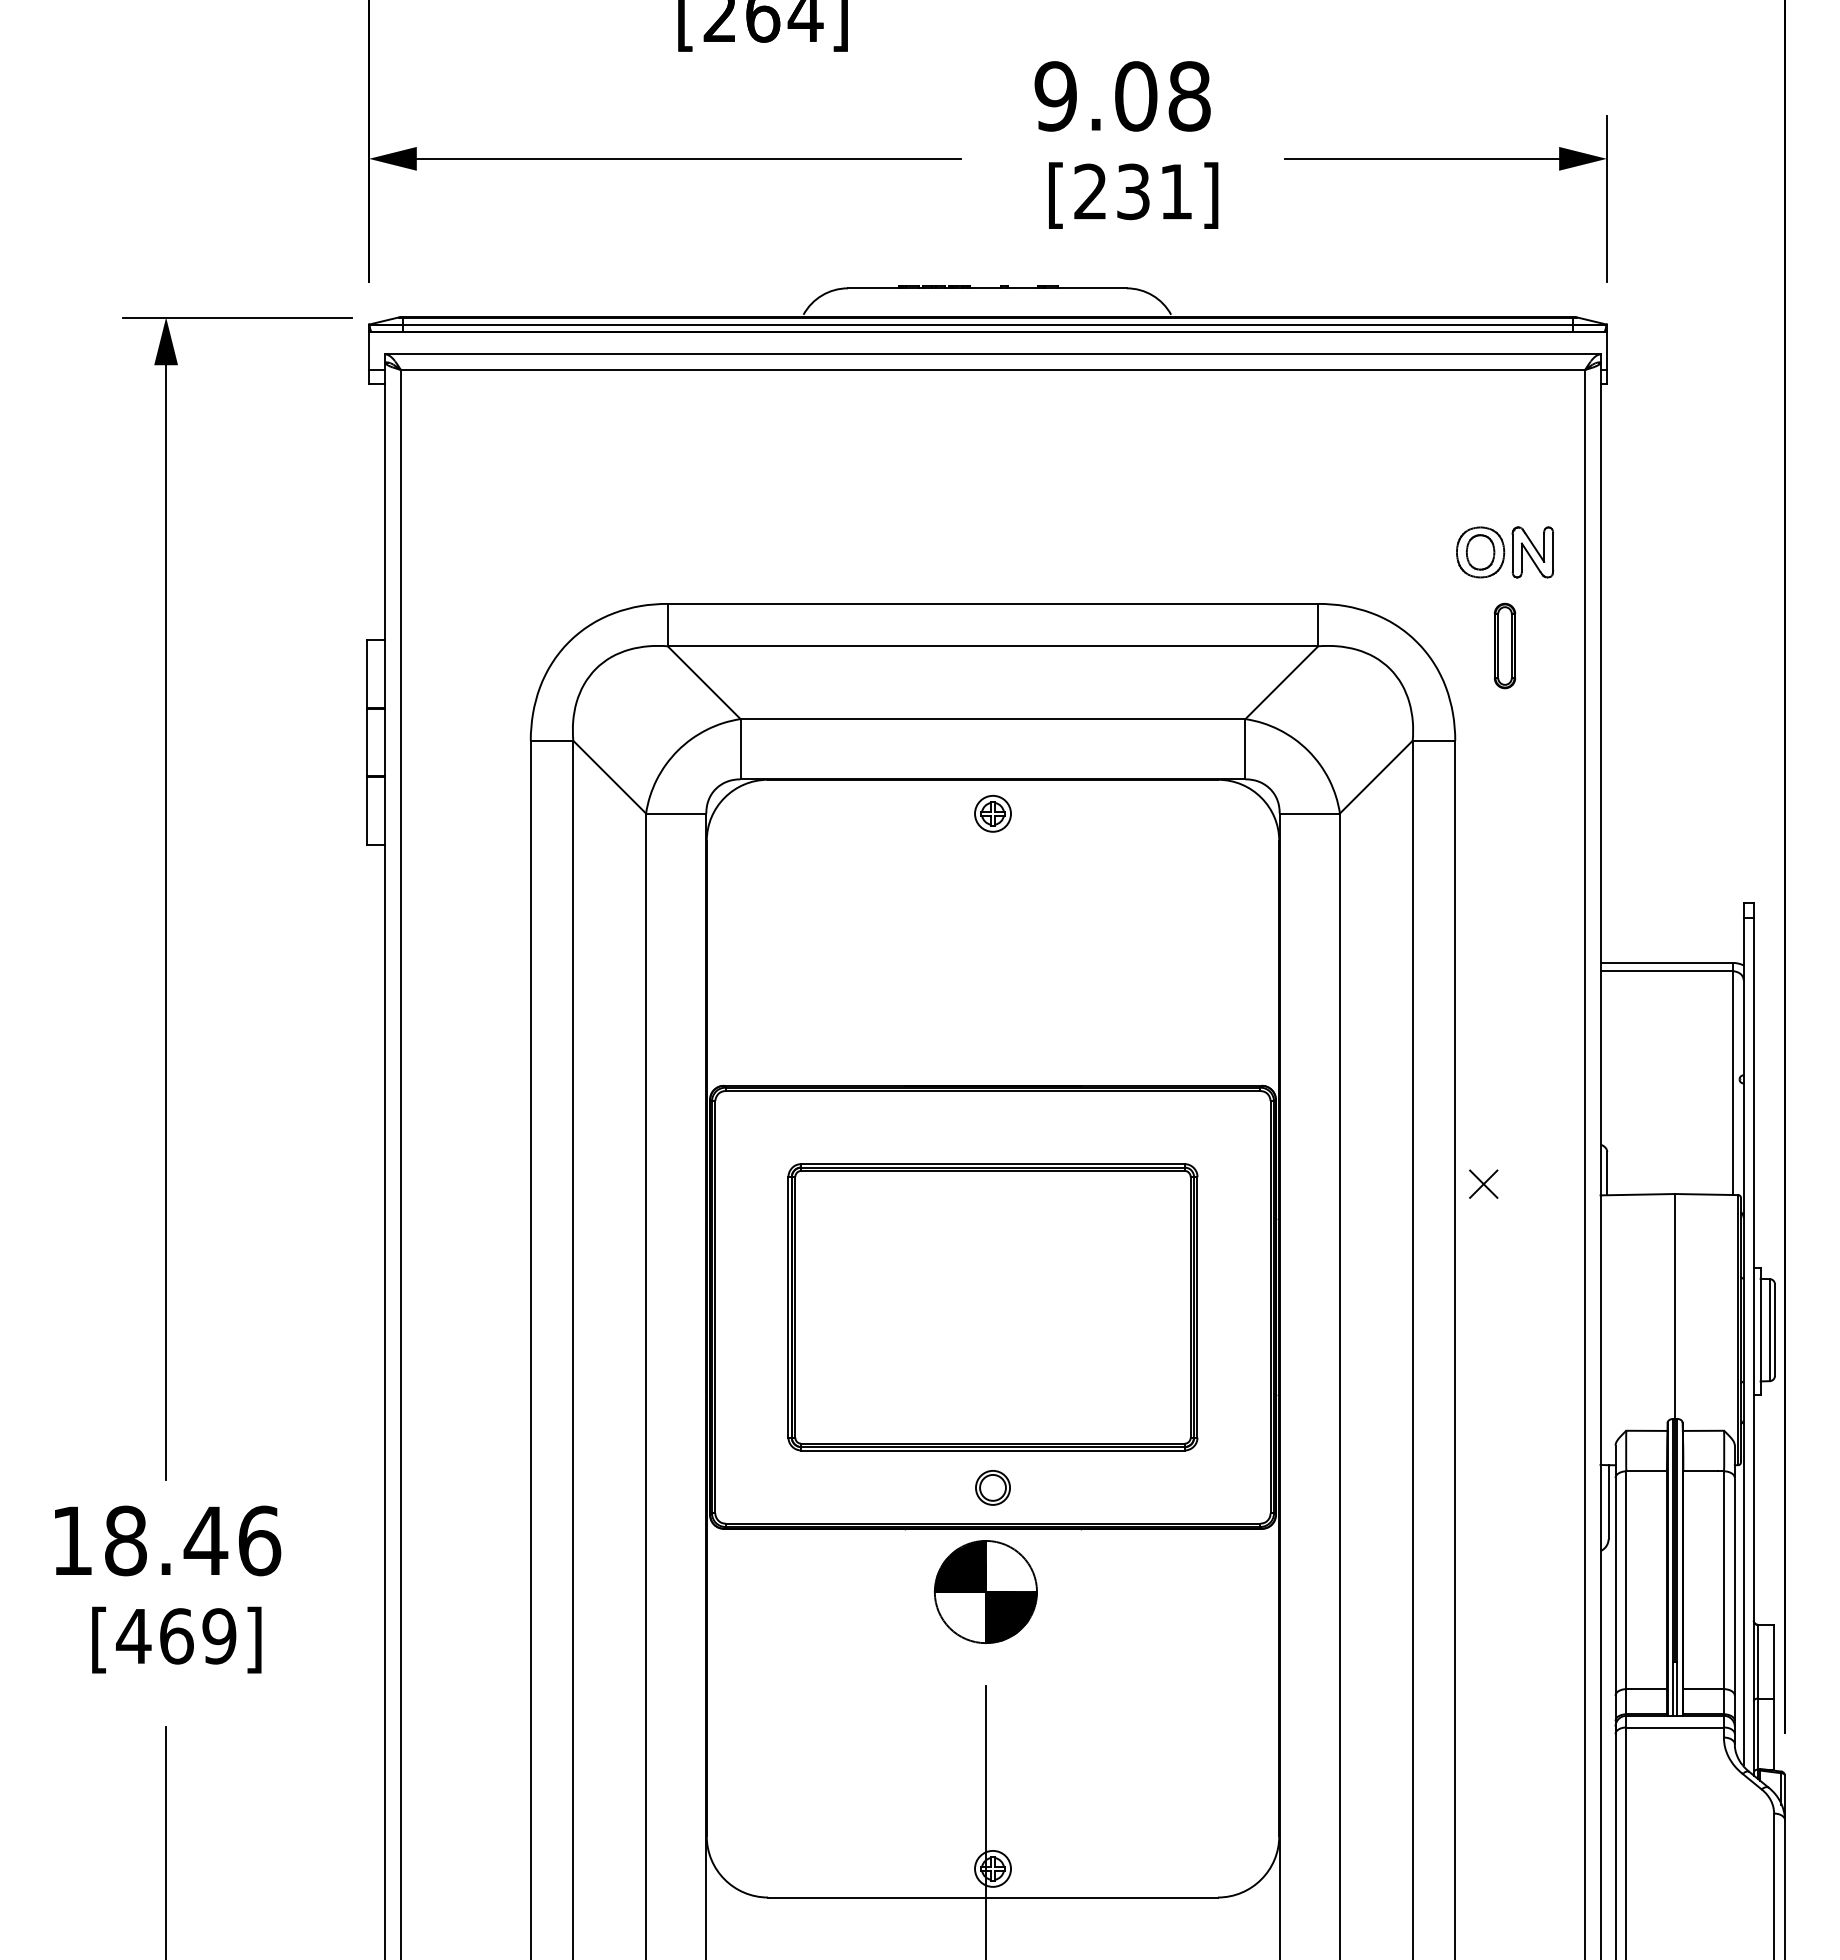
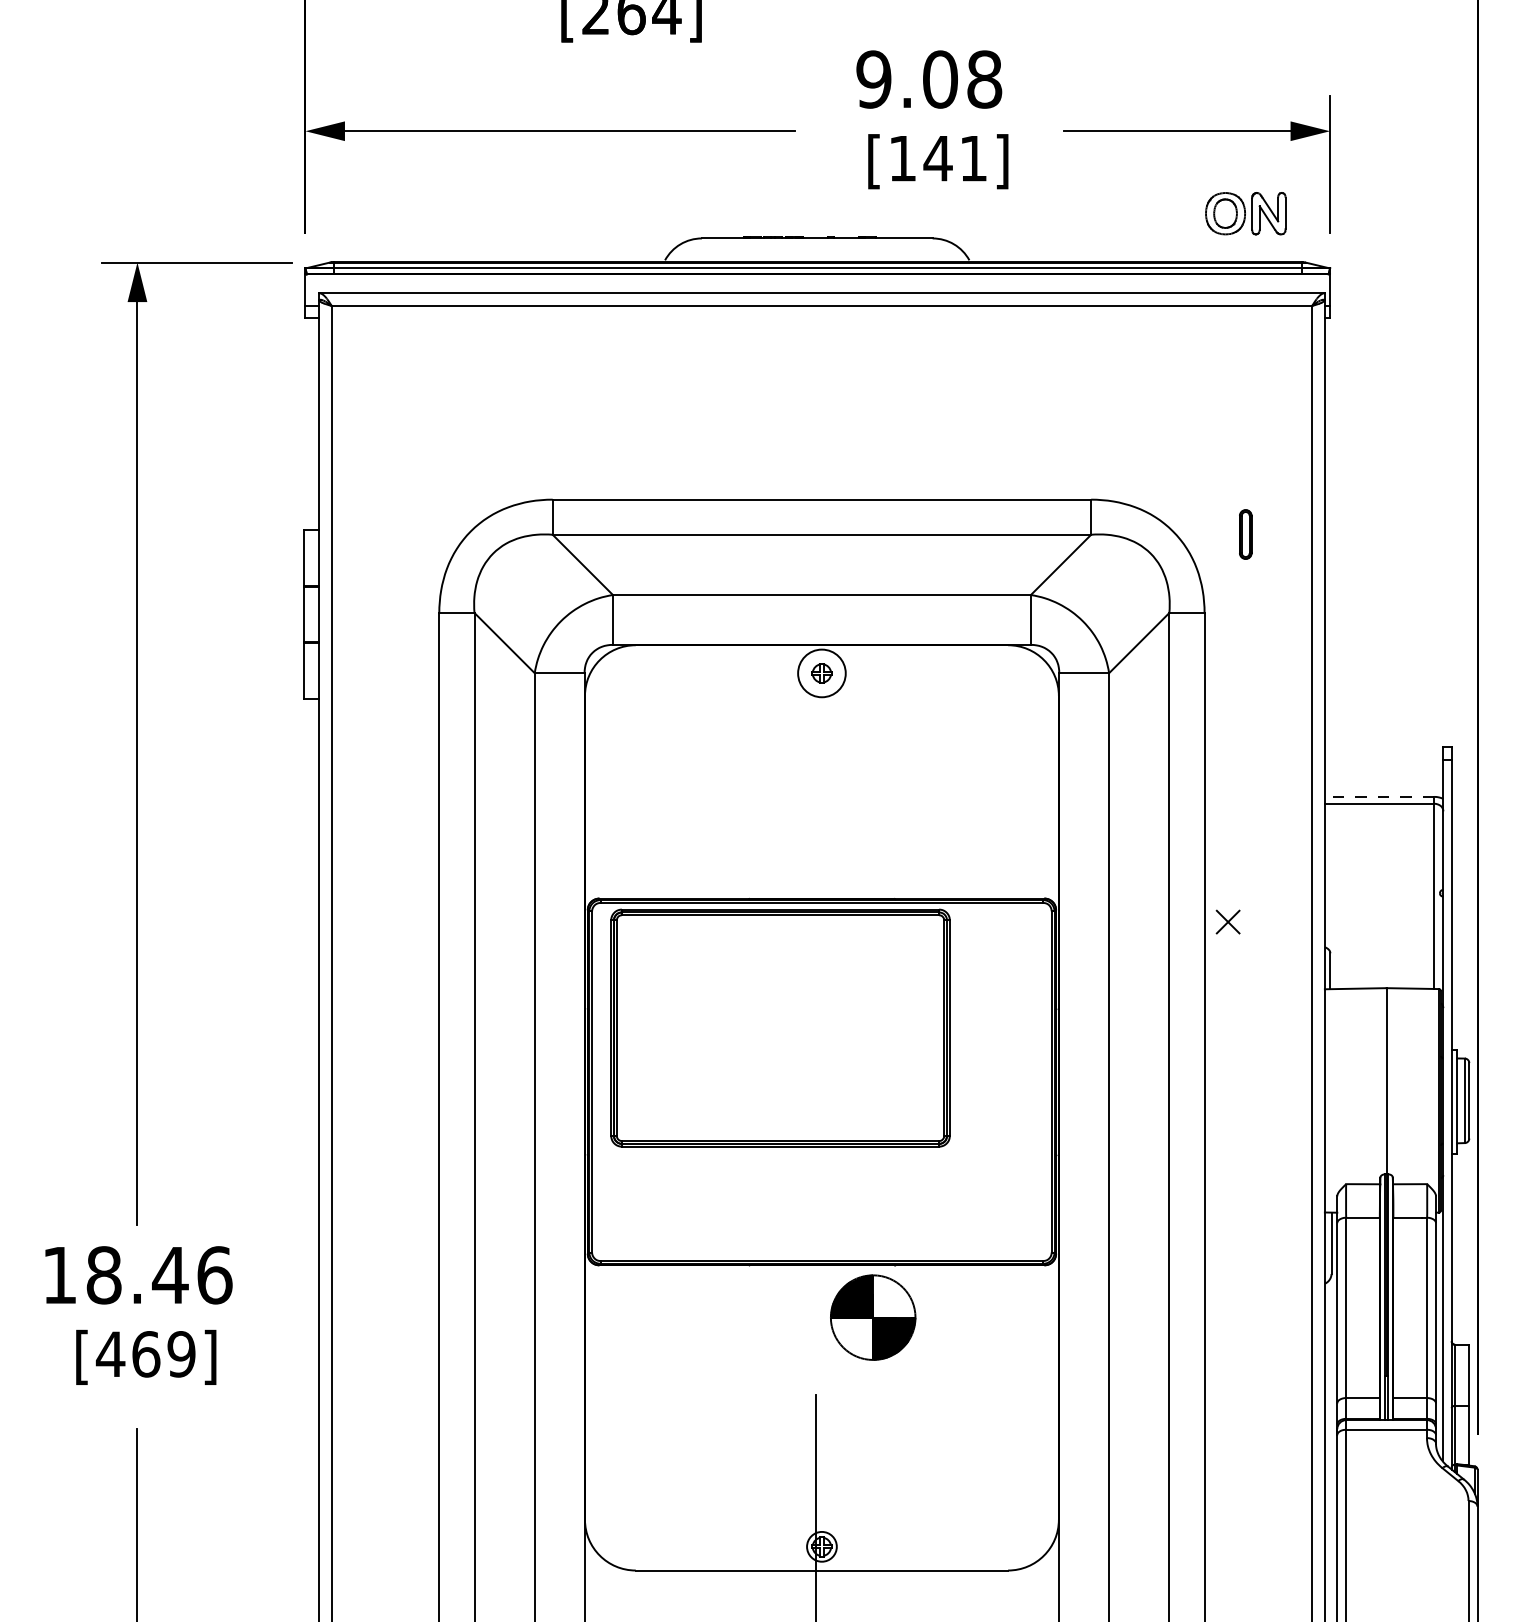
text: (1112, 191) -> (920, 158), [231] -> [141]
part: (1505, 552) -> (1246, 213), moved
part: (1504, 645) -> (1245, 534), size x0.7
circle: (993, 813) -> (822, 673), size x1.6
line: (1666, 962) -> (1379, 796), solid -> dashed
part: (1483, 1183) -> (1227, 921), moved
part: (992, 1307) -> (780, 1028), moved
part: (992, 1487) -> (821, 1231), removed
part: (985, 1592) -> (872, 1318), moved

